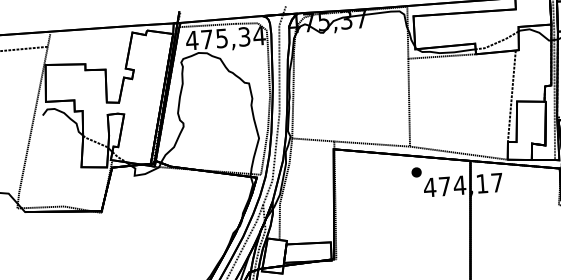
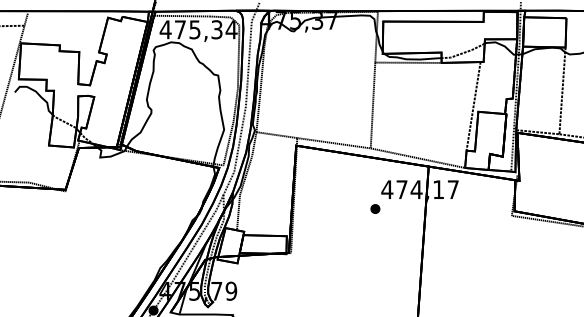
part: (416, 171) -> (375, 208), moved

